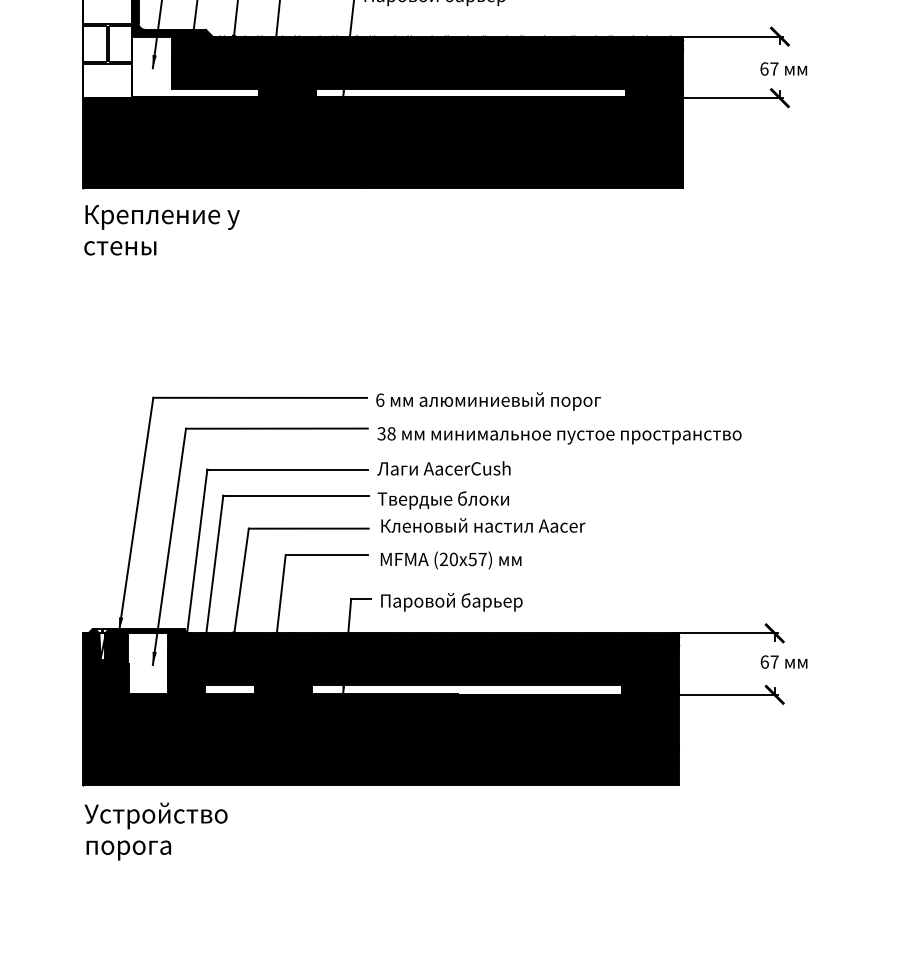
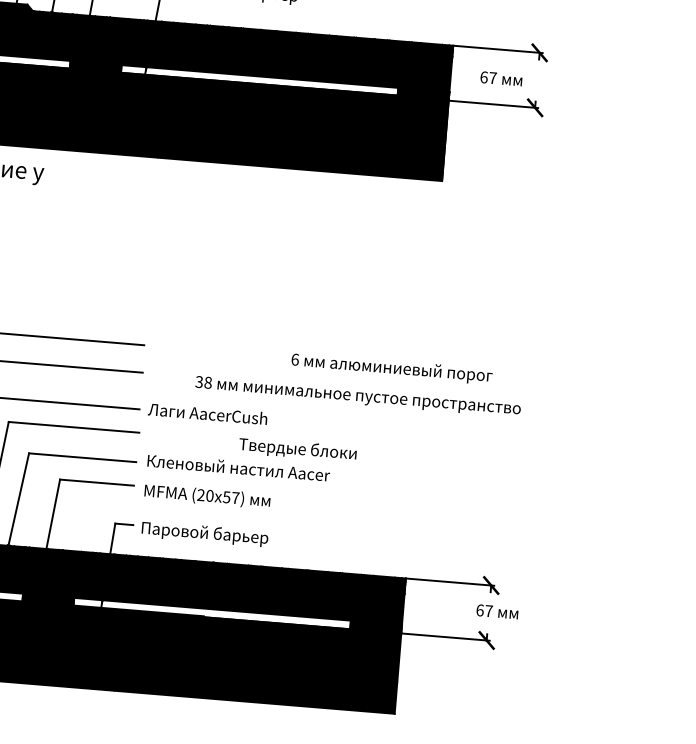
text: (783, 68) -> (501, 78), moved
text: (488, 401) -> (391, 368), moved
text: (559, 435) -> (358, 396), moved
text: (442, 500) -> (297, 450), moved

